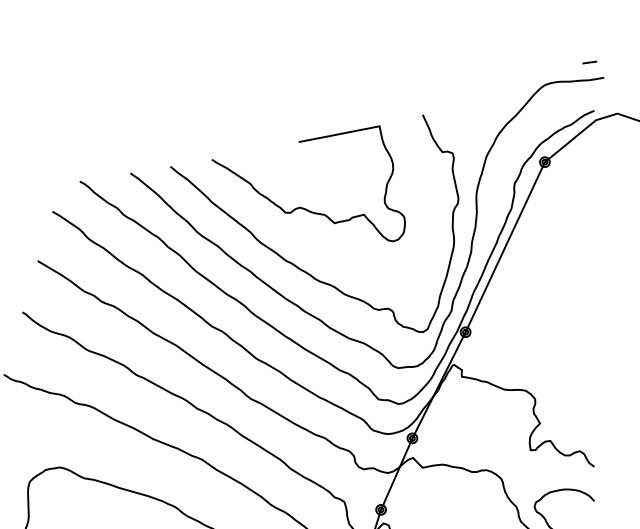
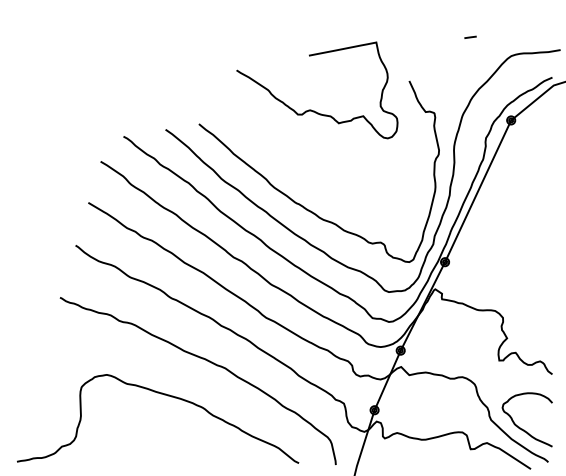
line: (589, 61) -> (470, 36), moved
curve: (301, 206) -> (311, 109), moved

